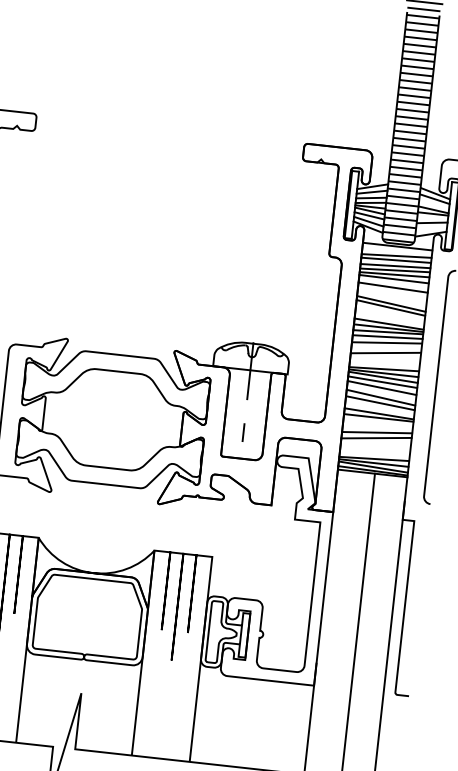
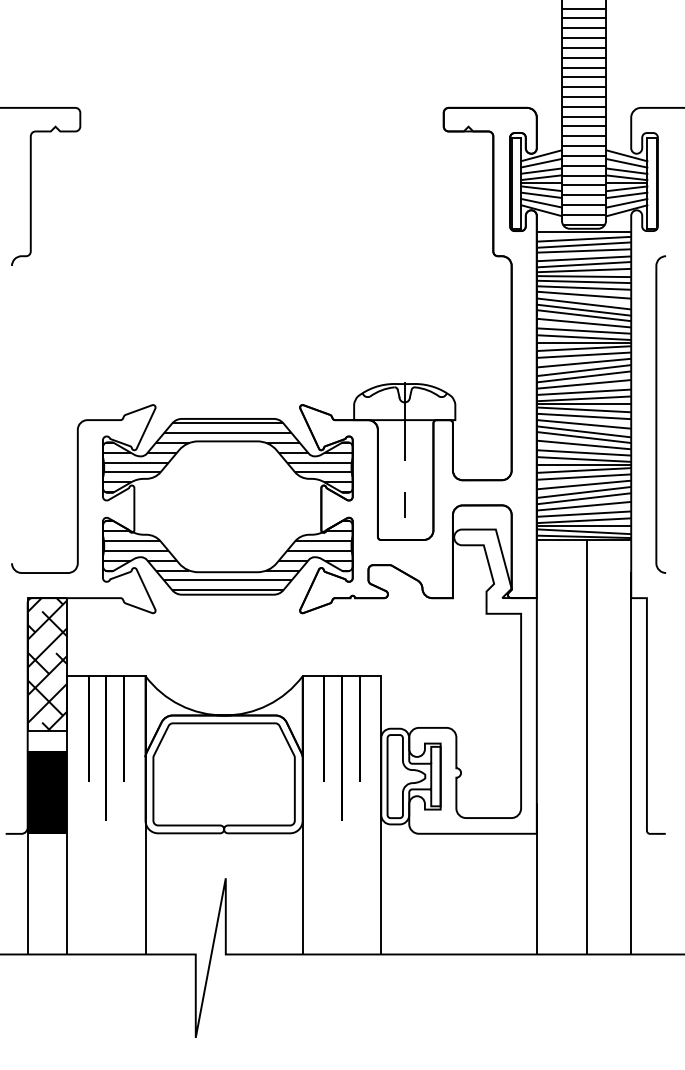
line: (434, 204) -> (626, 170), added
line: (432, 217) -> (626, 188), added
line: (431, 228) -> (626, 203), added
line: (396, 251) -> (583, 238), added
line: (393, 282) -> (583, 281), added
line: (392, 292) -> (583, 294), added
line: (391, 298) -> (583, 303), added
line: (390, 312) -> (583, 322), added
line: (389, 318) -> (583, 330), added
line: (386, 348) -> (583, 370), added
line: (384, 358) -> (583, 384), added
line: (384, 363) -> (583, 391), added
hatch: (116, 383) -> (227, 457), added
line: (381, 393) -> (583, 431), added
line: (379, 408) -> (583, 452), added
line: (377, 421) -> (583, 470), added
line: (377, 426) -> (583, 476), added
line: (375, 442) -> (583, 498), added
line: (375, 447) -> (583, 505), added
line: (374, 453) -> (583, 513), added
hatch: (108, 455) -> (227, 555), added

